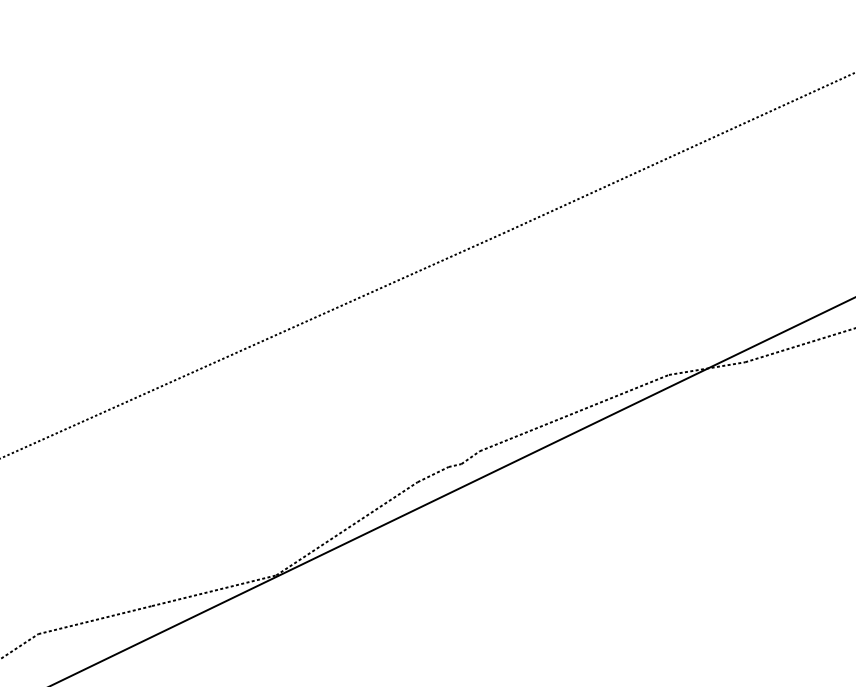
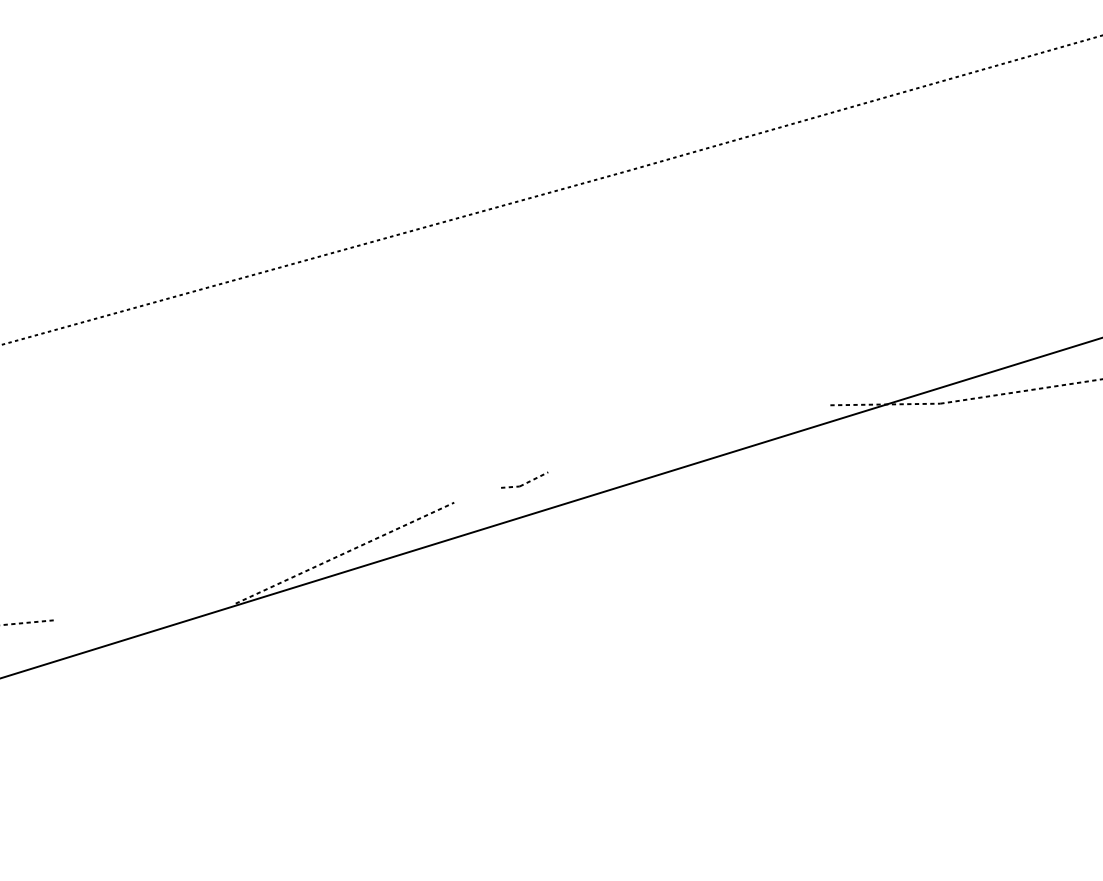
line: (573, 412) -> (688, 437), removed
line: (432, 474) -> (476, 494), removed
line: (214, 590) -> (145, 611), removed

